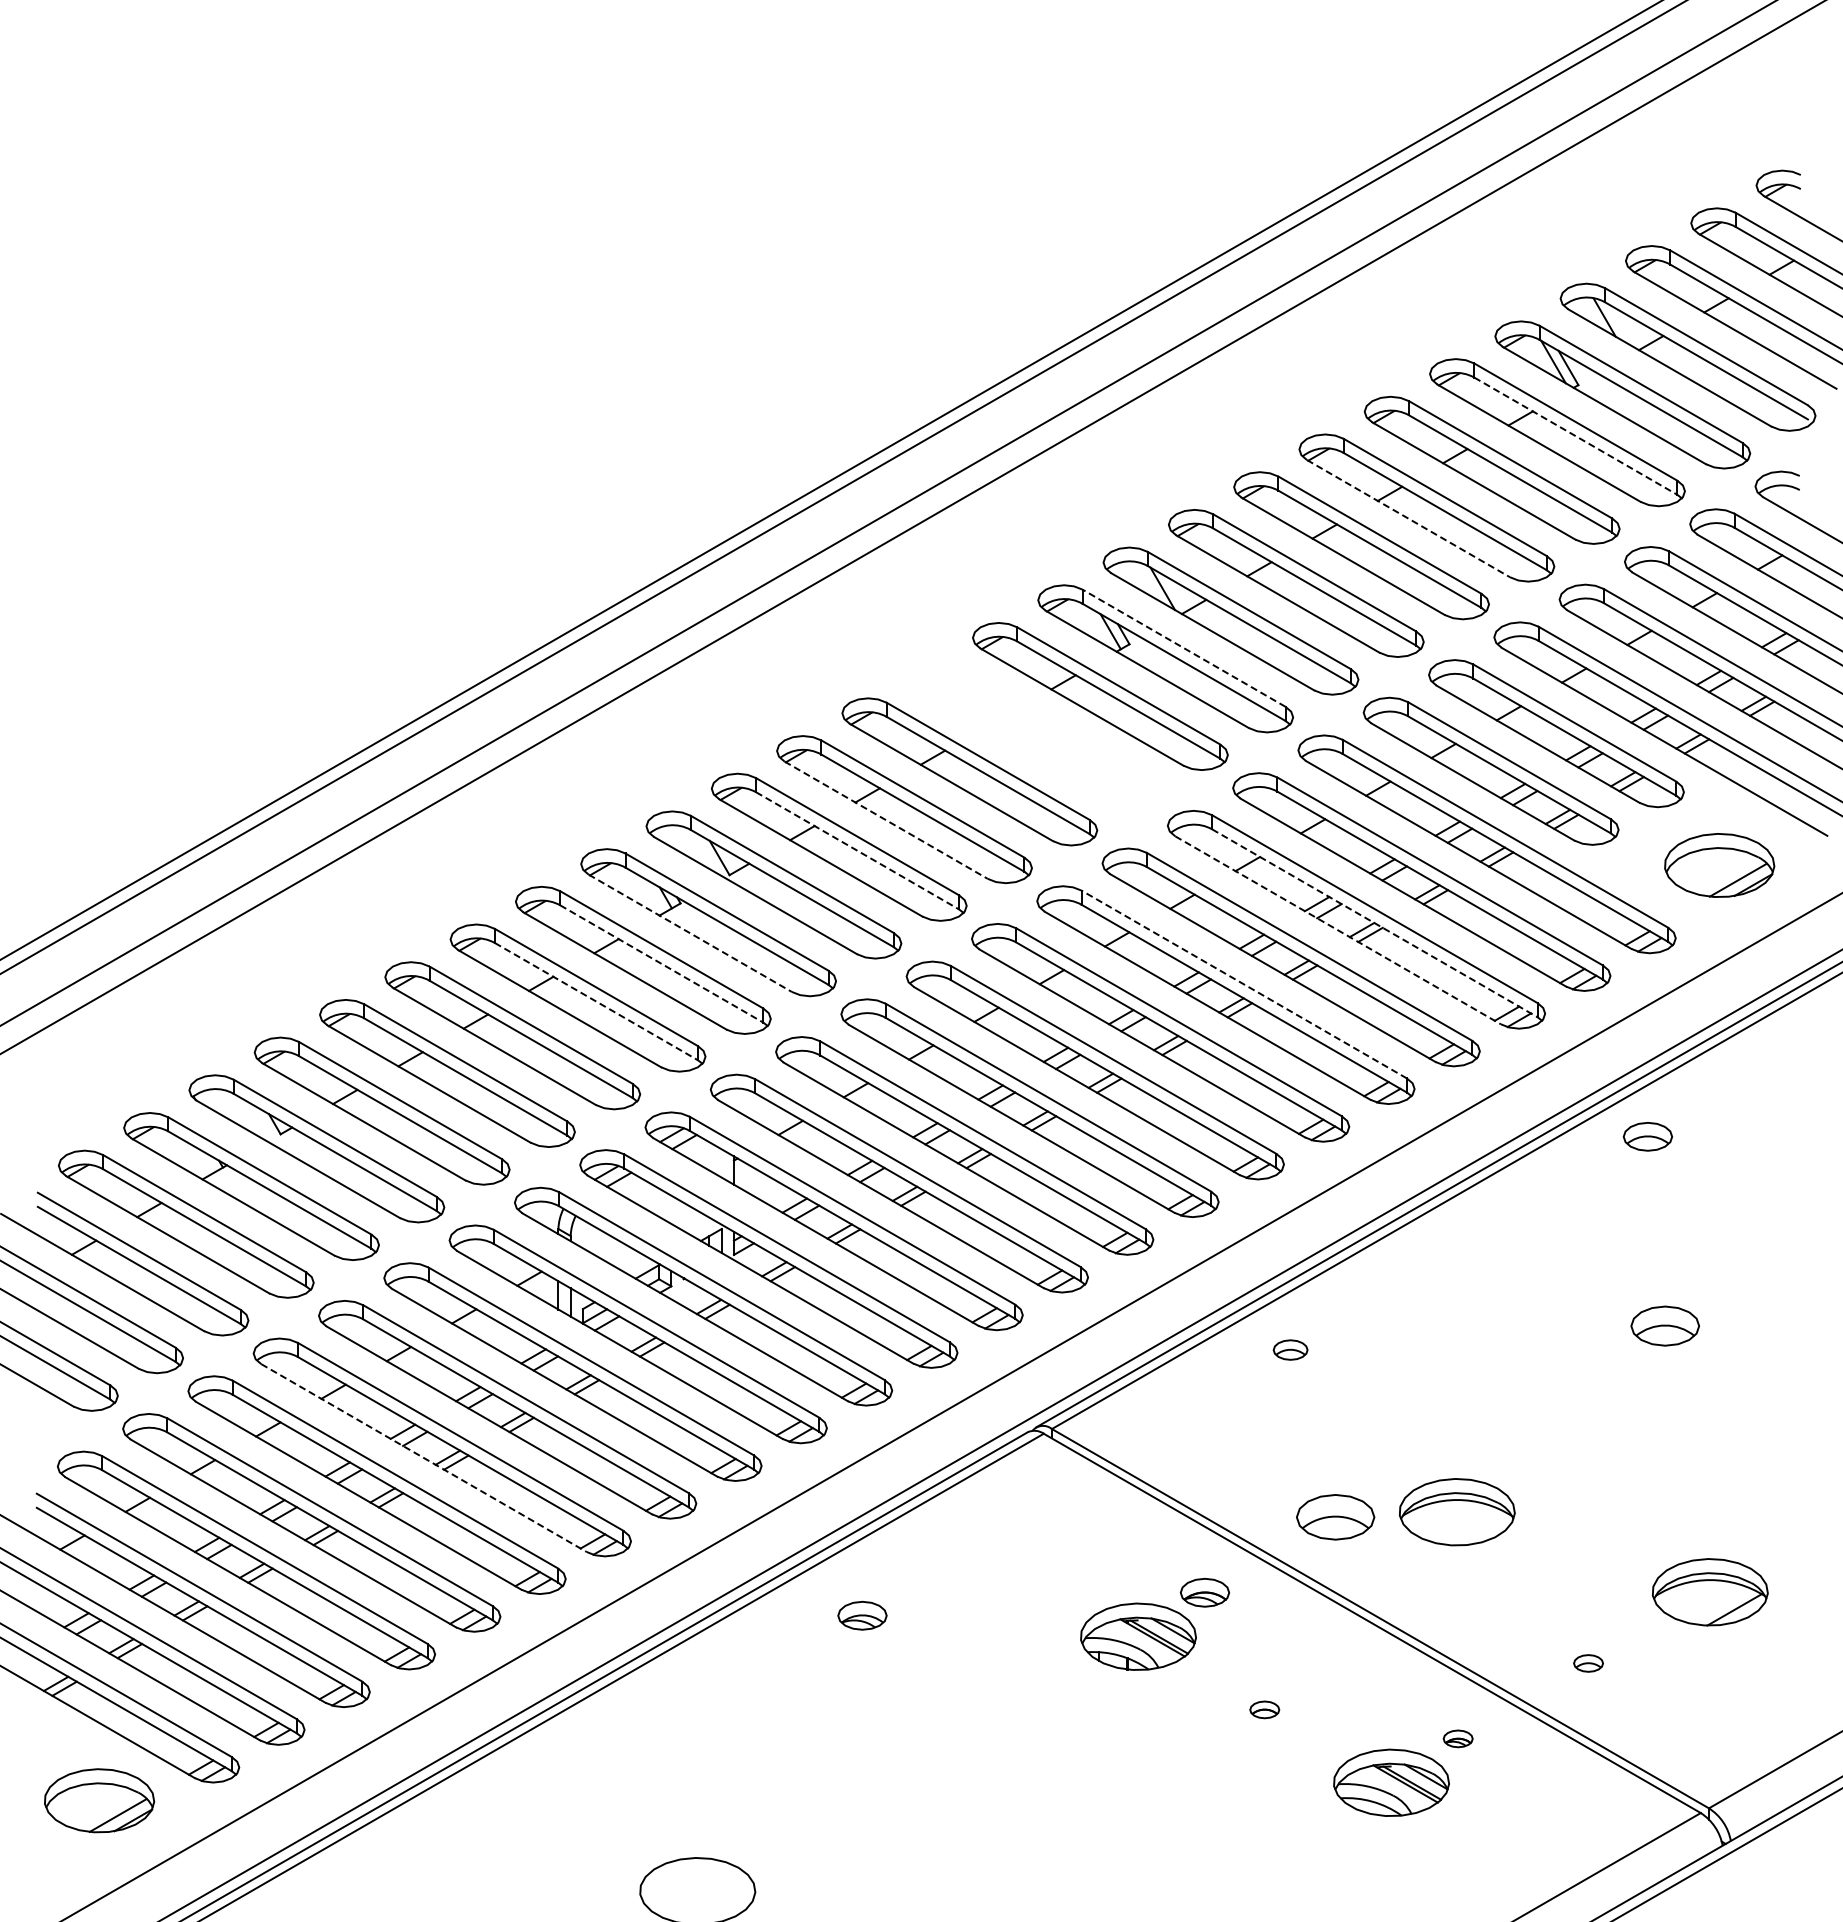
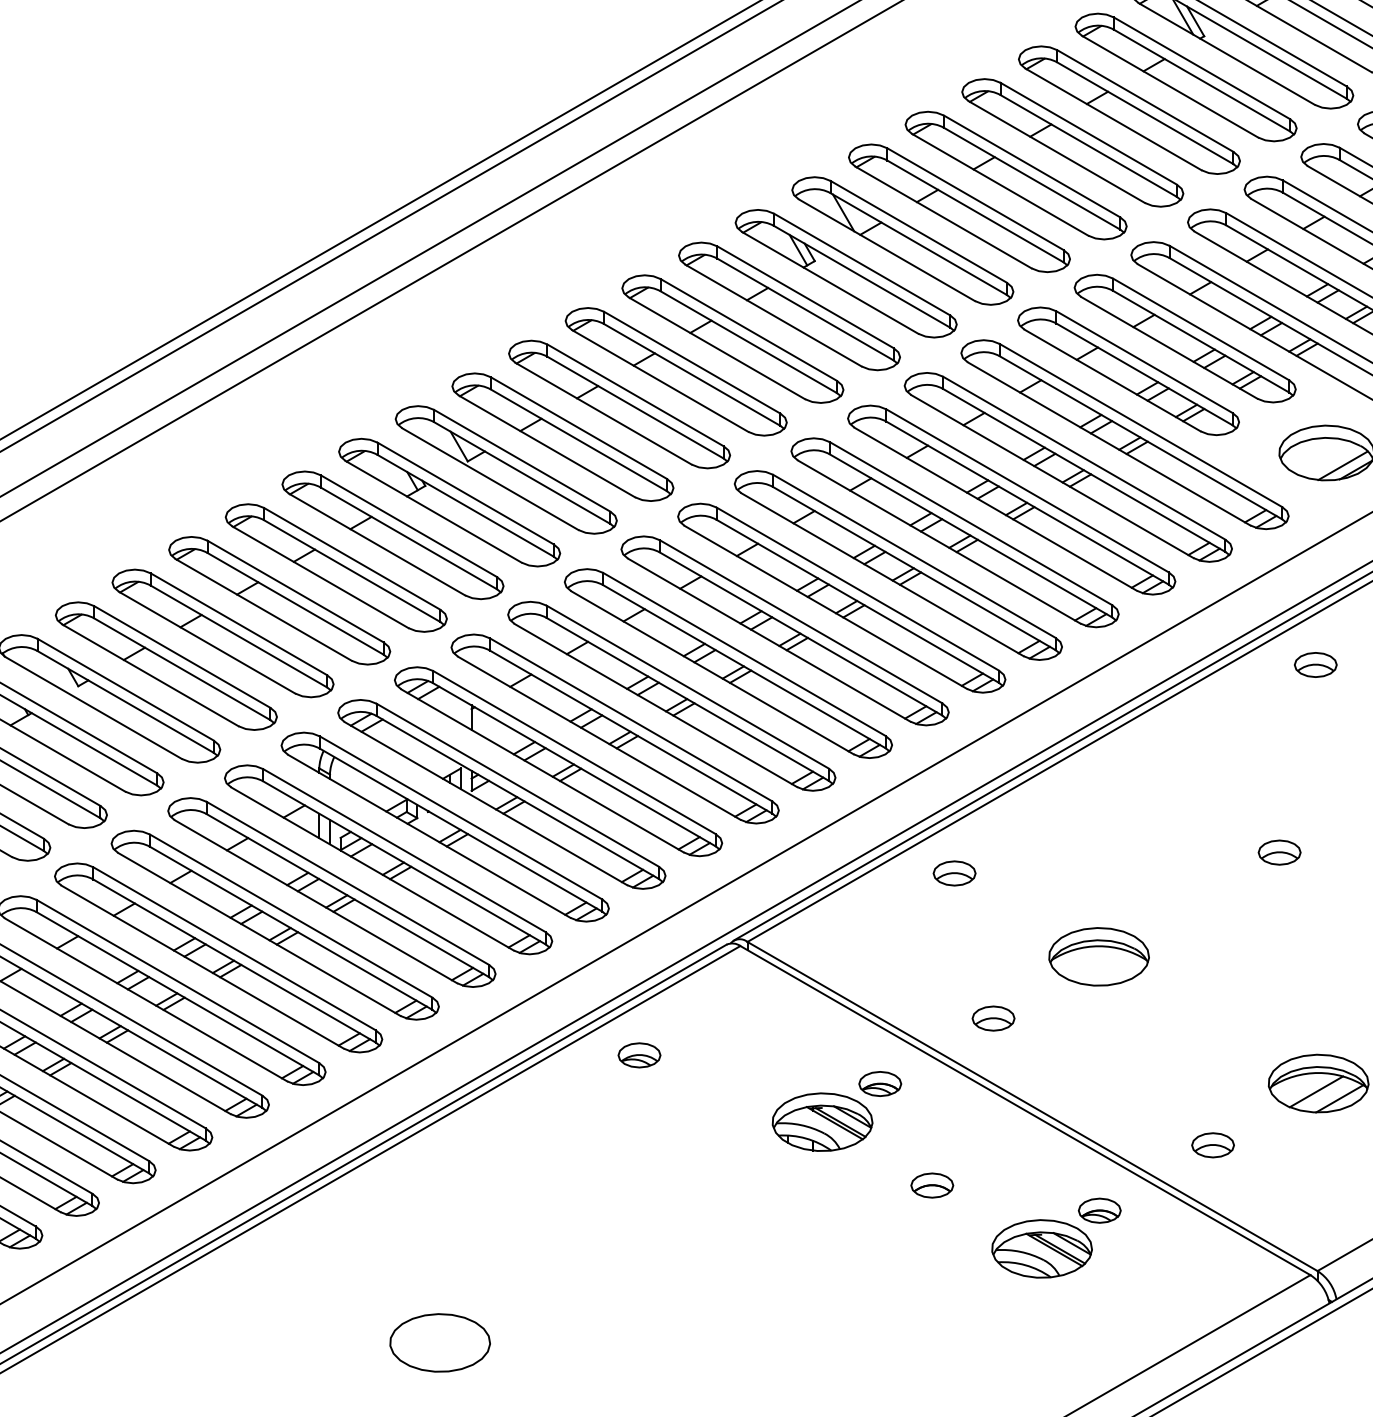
line: (1576, 436) -> (1202, 80), dashed -> solid
line: (1408, 518) -> (1056, 151), dashed -> solid
line: (1183, 647) -> (861, 263), dashed -> solid
part: (1034, 733) -> (732, 338), added
line: (886, 820) -> (603, 413), dashed -> solid
line: (858, 851) -> (579, 440), dashed -> solid
line: (1374, 923) -> (1027, 503), dashed -> solid
line: (1338, 930) -> (996, 509), dashed -> solid
line: (690, 933) -> (433, 512), dashed -> solid
line: (662, 964) -> (409, 538), dashed -> solid
line: (1244, 984) -> (914, 556), dashed -> solid
line: (596, 1001) -> (352, 571), dashed -> solid
part: (1647, 1136) -> (1315, 664), moved
part: (1665, 1325) -> (1279, 852), size x0.71
part: (1290, 1349) -> (954, 872), size x1.43
line: (424, 1458) -> (203, 967), dashed -> solid
part: (1456, 1512) -> (1098, 957), moved
part: (1335, 1517) -> (993, 1018), size x0.62
line: (1707, 1601) -> (1316, 1091), added
part: (862, 1615) -> (639, 1055), moved
part: (1588, 1663) -> (1213, 1145), size x1.67
part: (1264, 1709) -> (931, 1185), size x1.67
part: (1458, 1738) -> (1100, 1210), size x1.67

